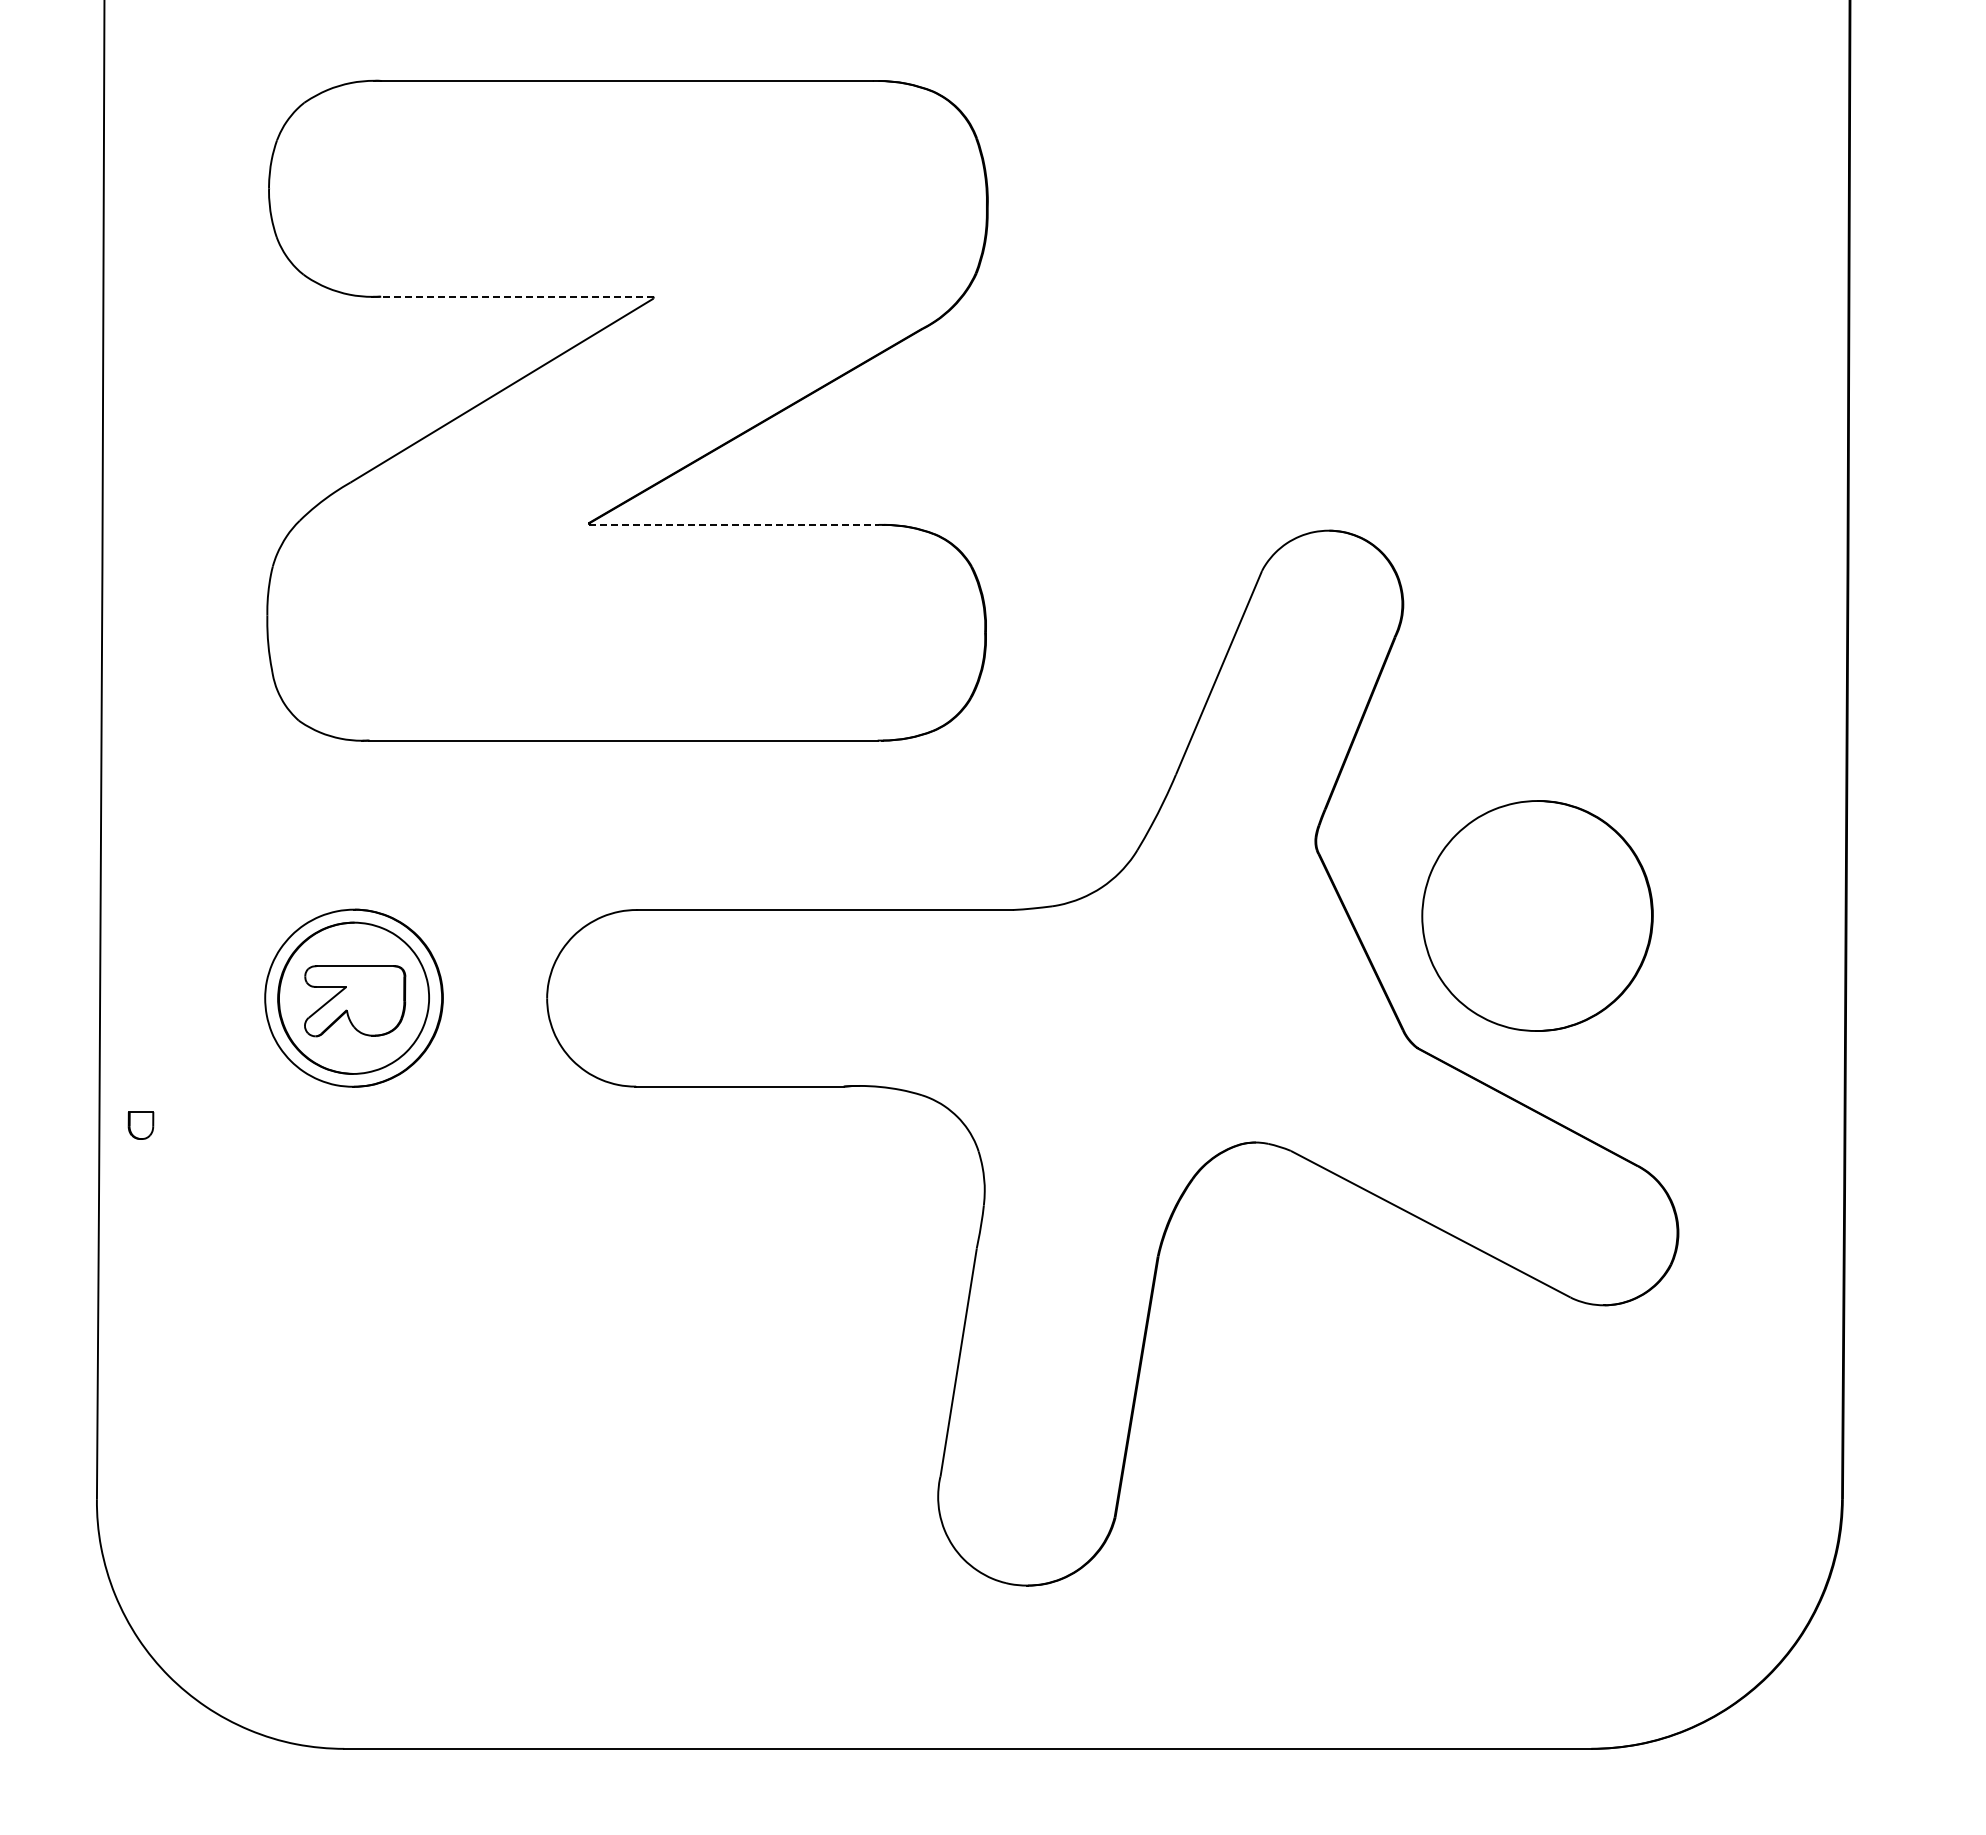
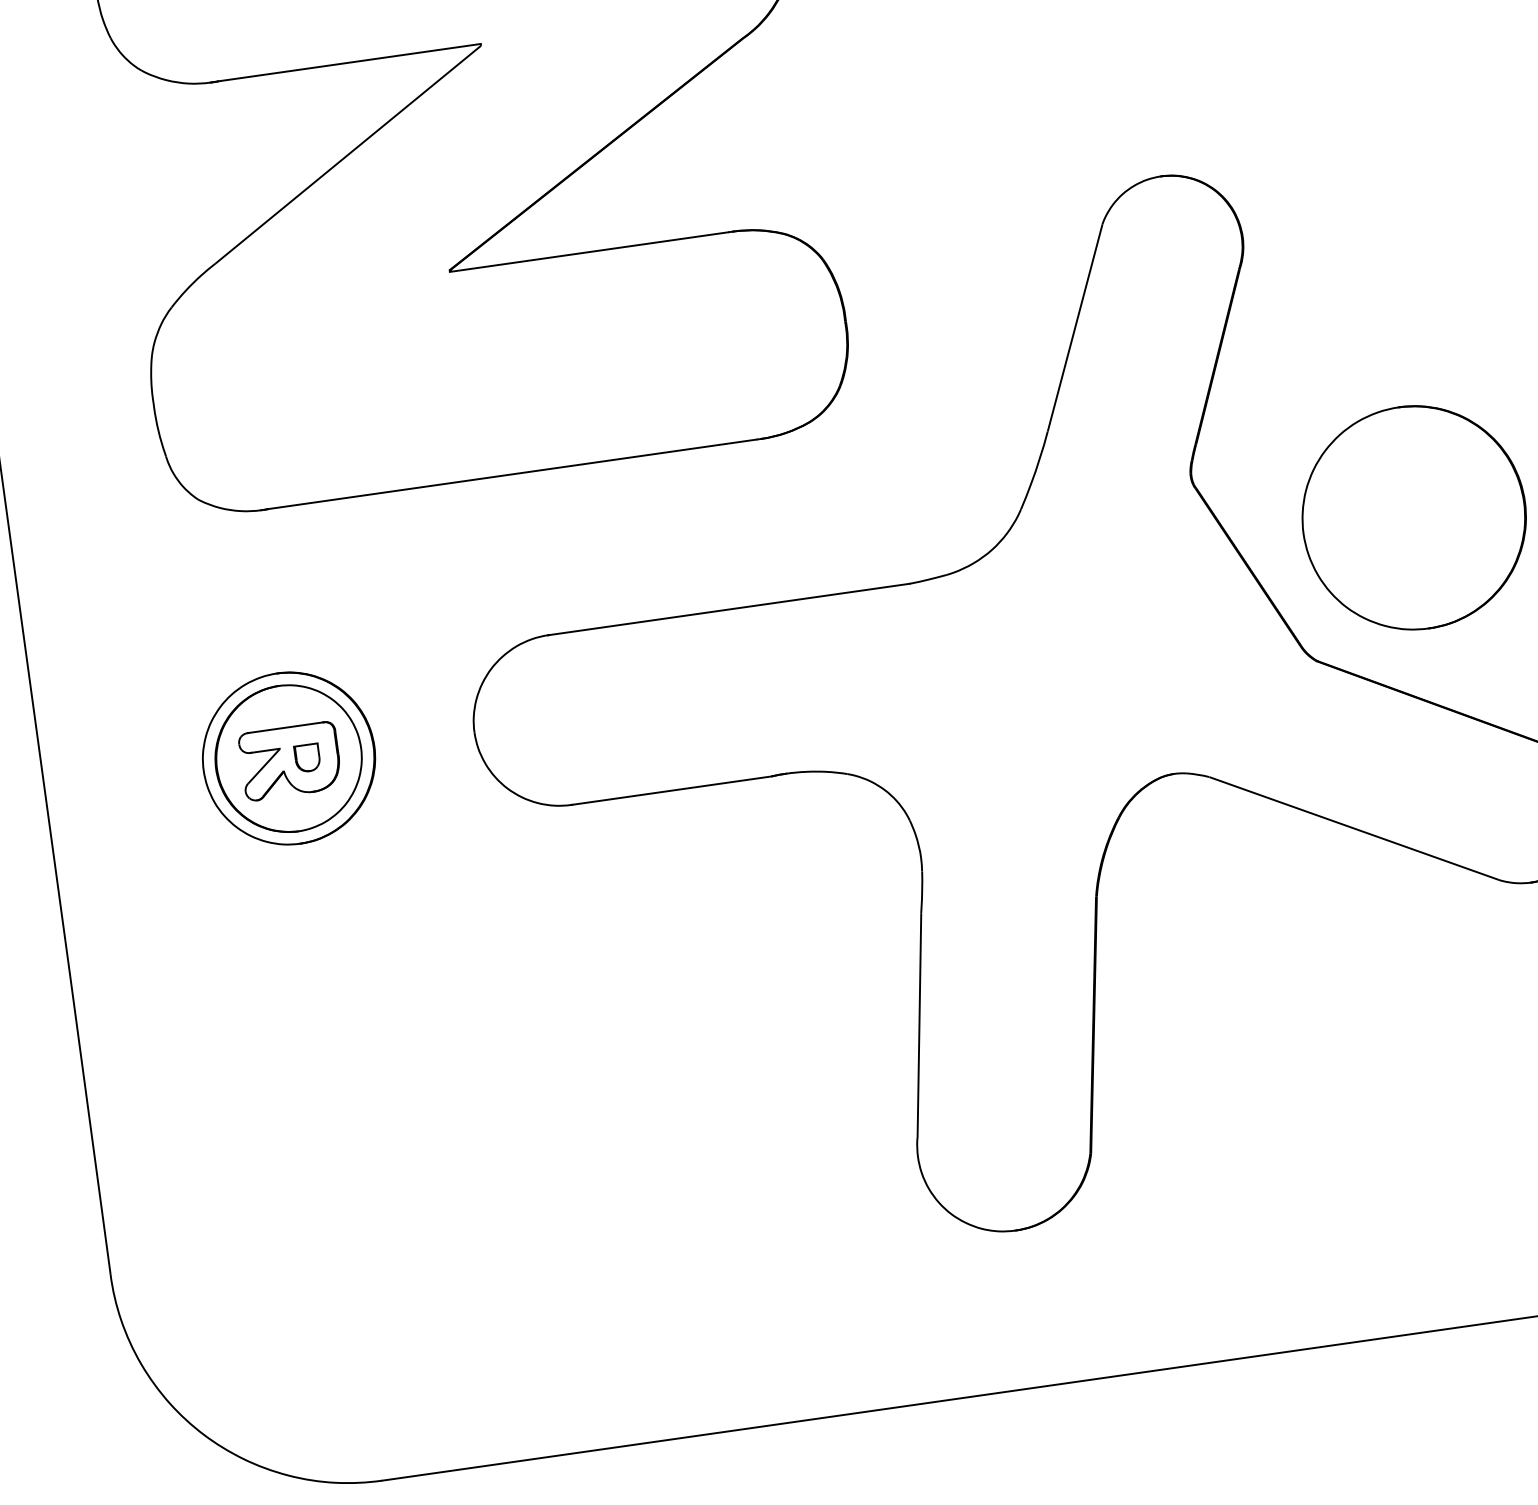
line: (517, 296) -> (350, 62), dashed -> solid
line: (733, 524) -> (588, 251), dashed -> solid
part: (140, 1125) -> (307, 758), moved

